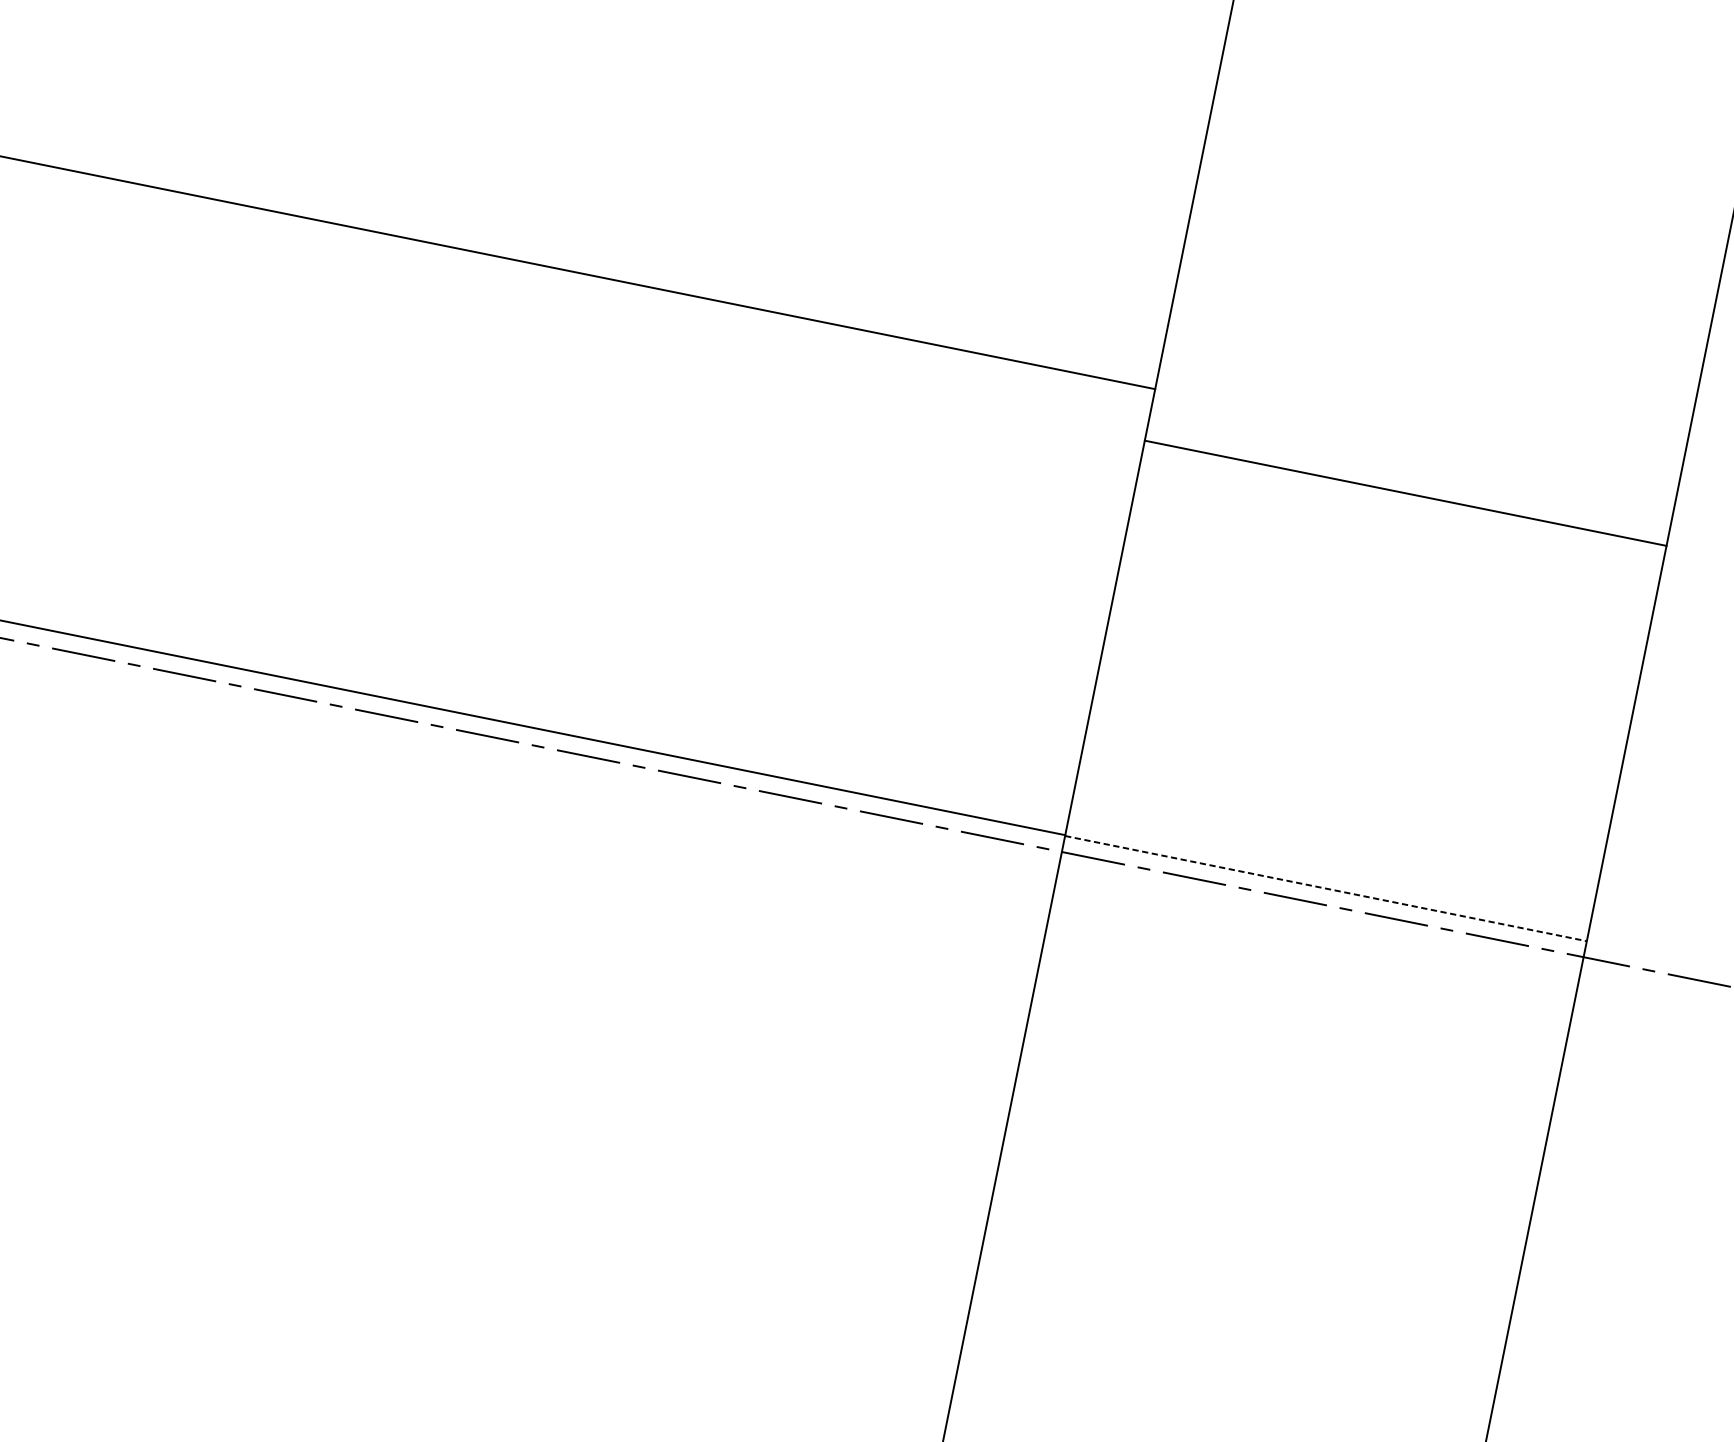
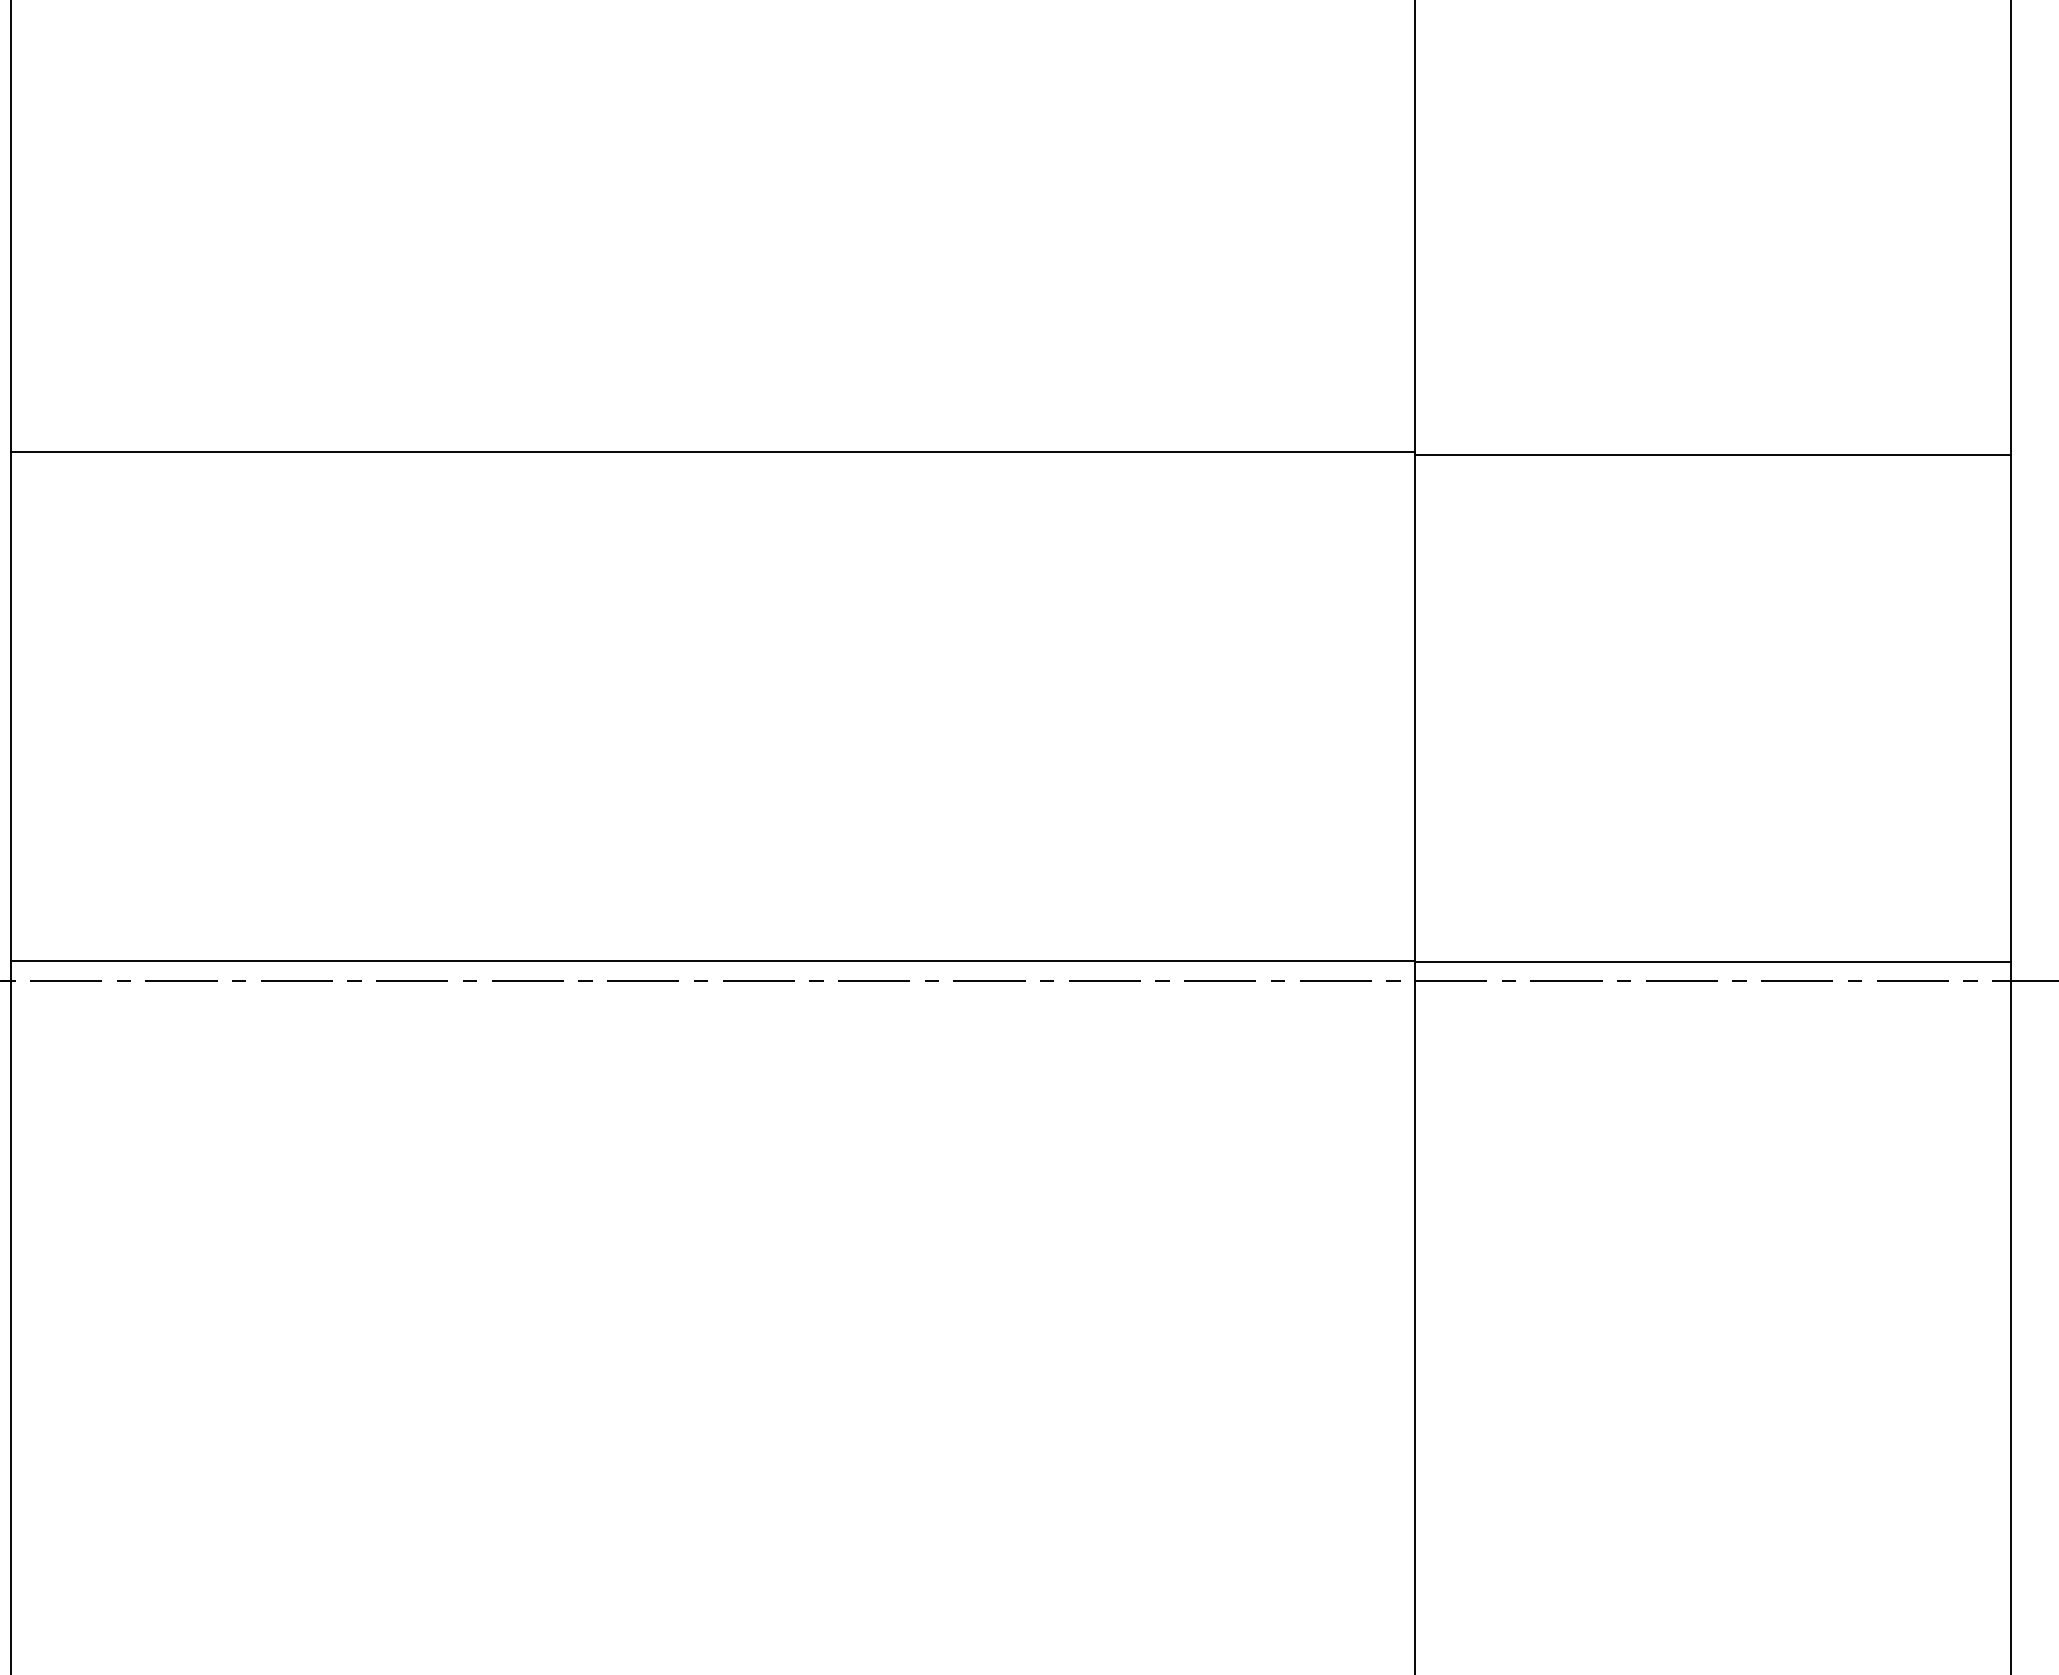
line: (1405, 493) -> (1713, 454), moved
line: (1326, 888) -> (1713, 962), dashed -> solid

